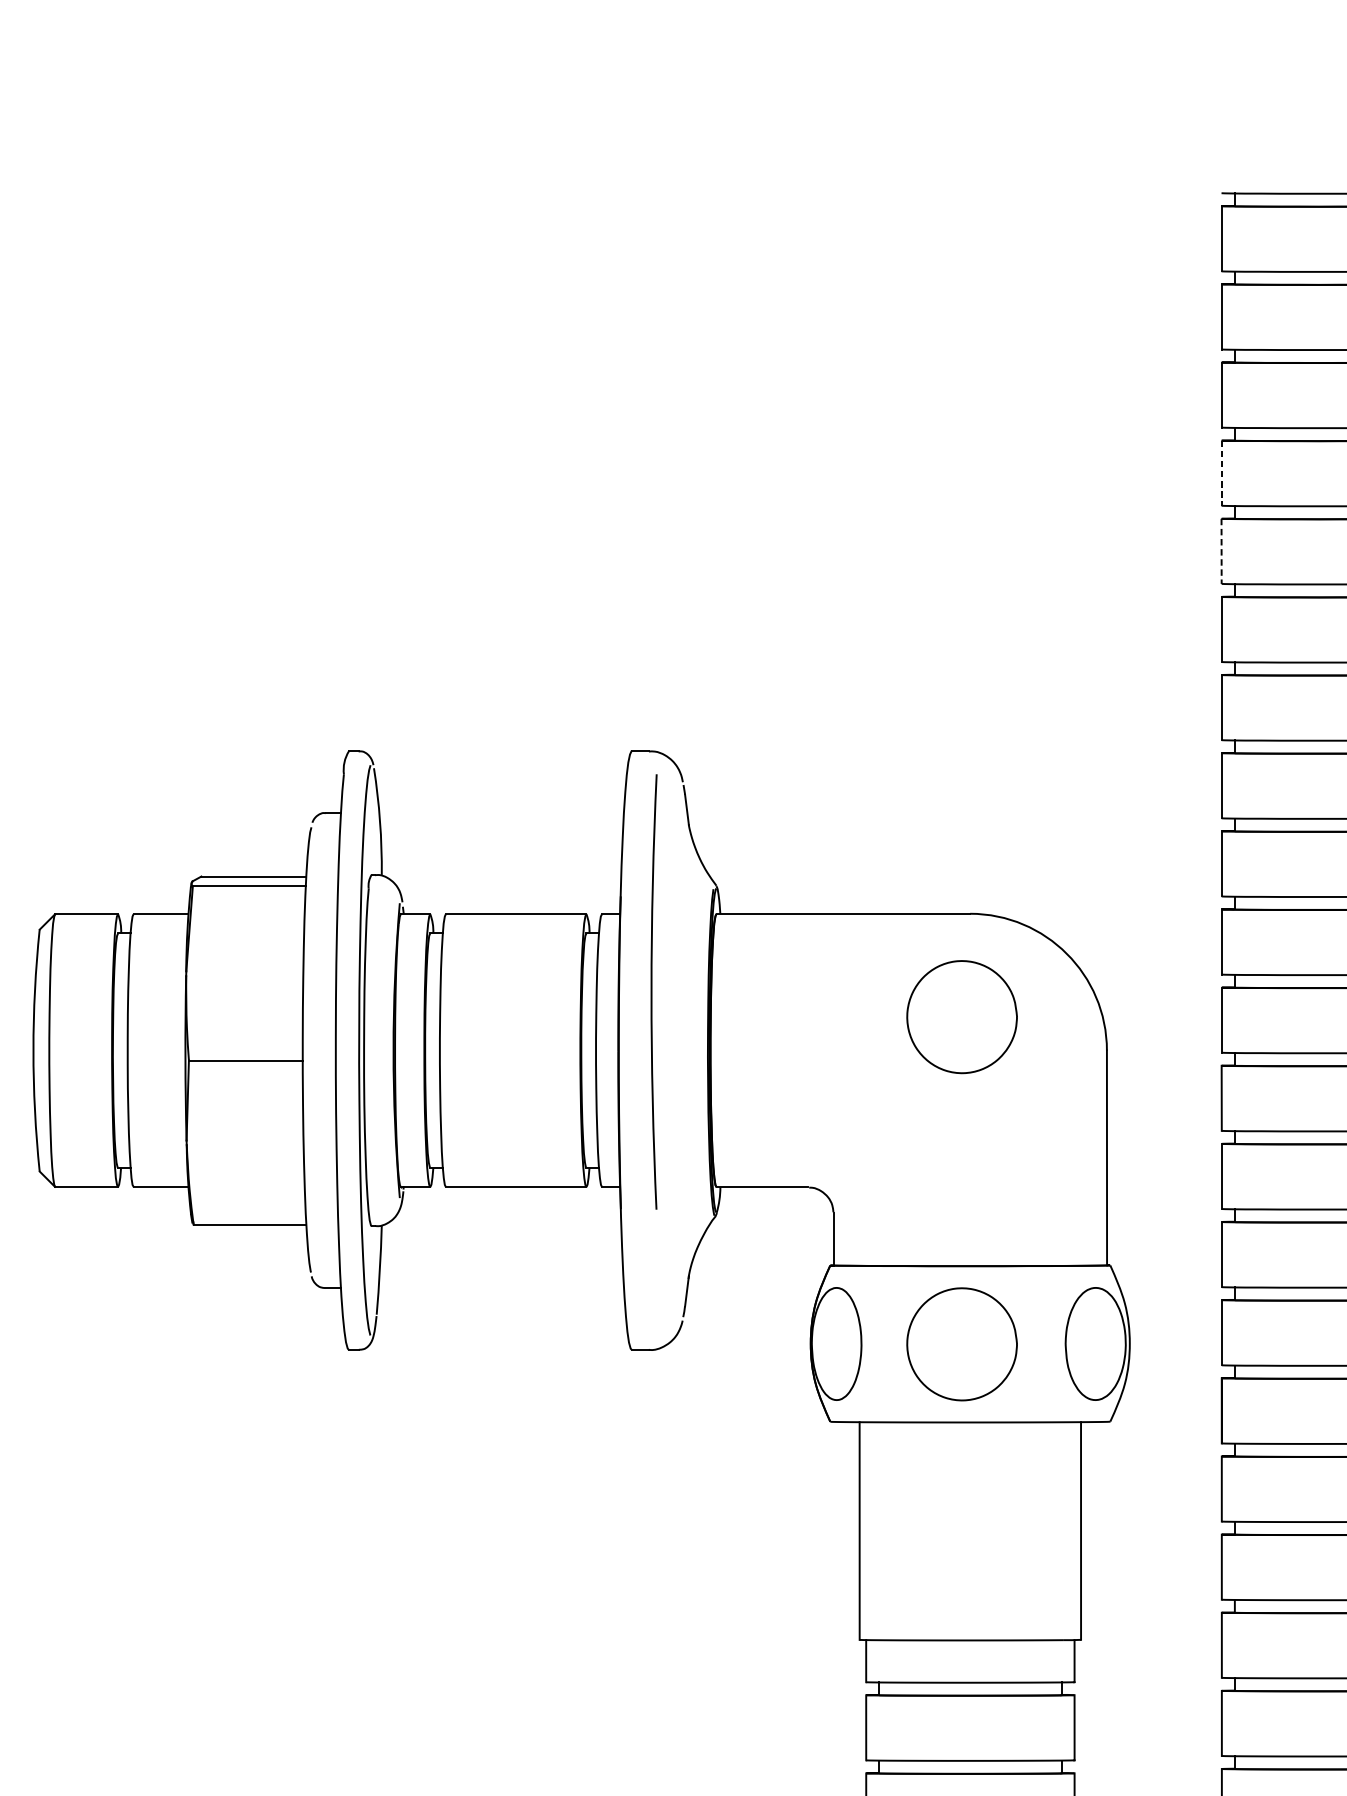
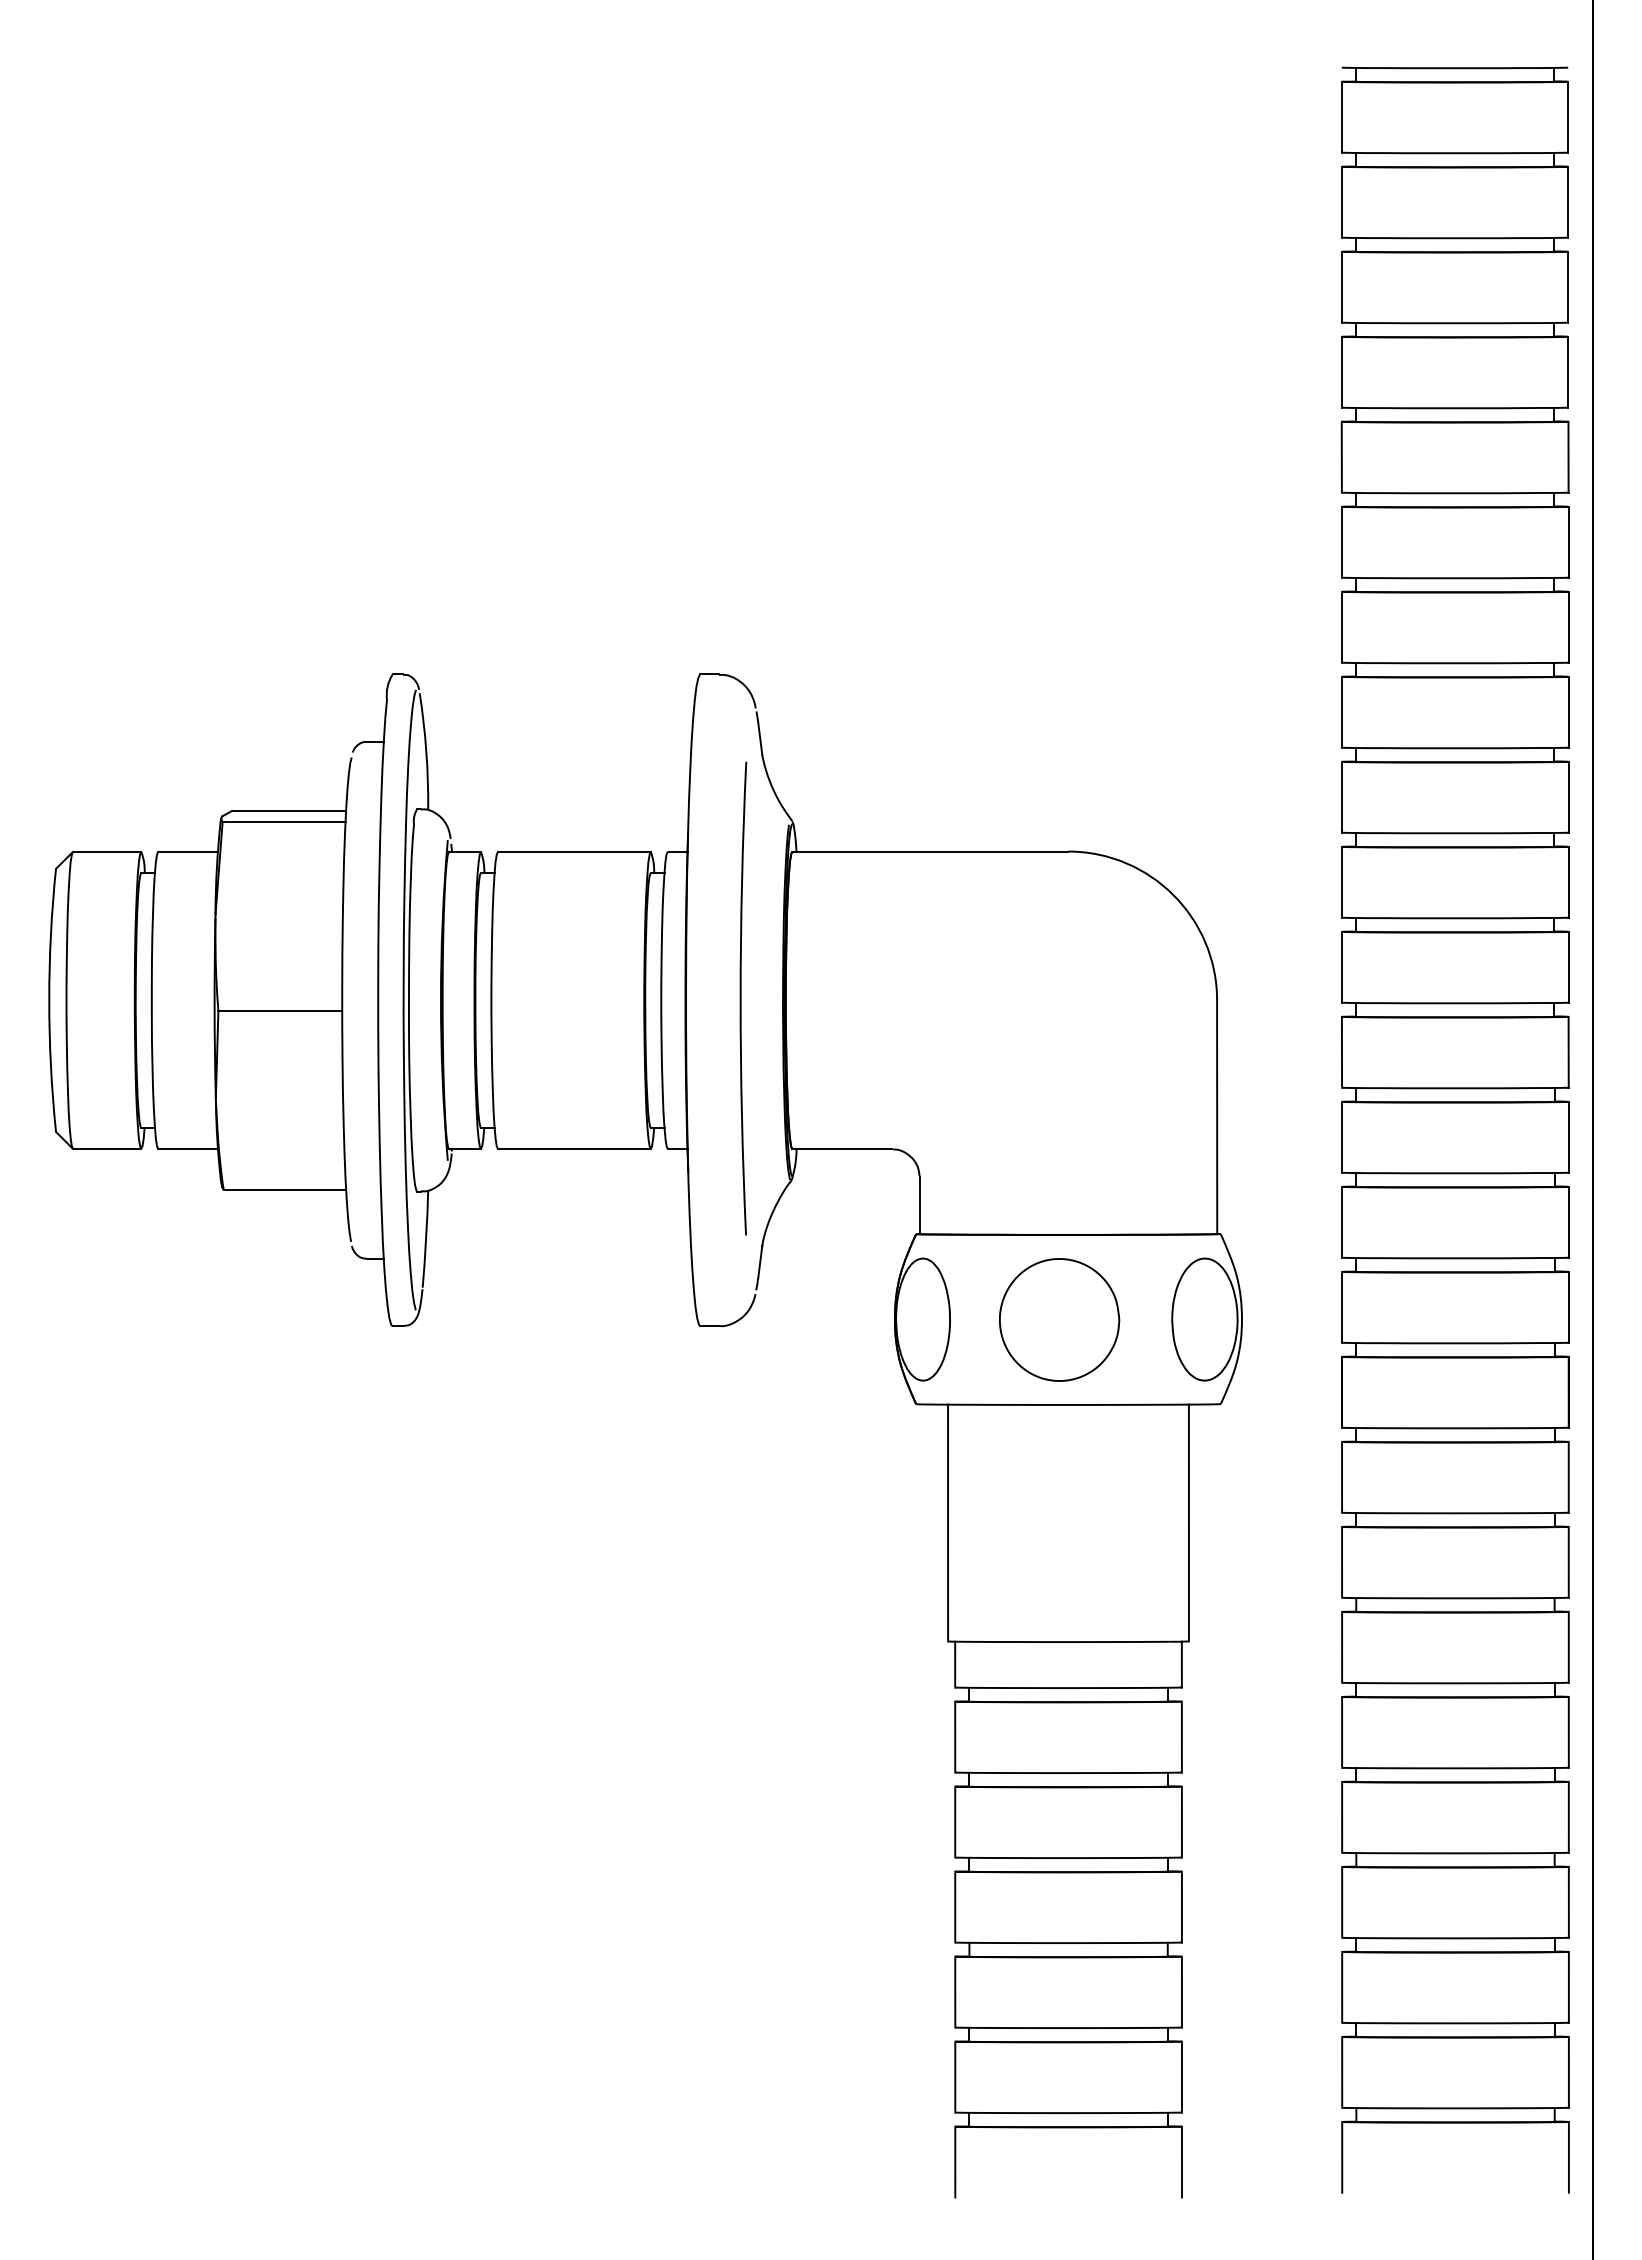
line: (1221, 473) -> (1341, 372), dashed -> solid
line: (1221, 551) -> (1341, 457), dashed -> solid
arc: (652, 991) -> (741, 998), moved
part: (962, 1016) -> (1059, 963), removed

